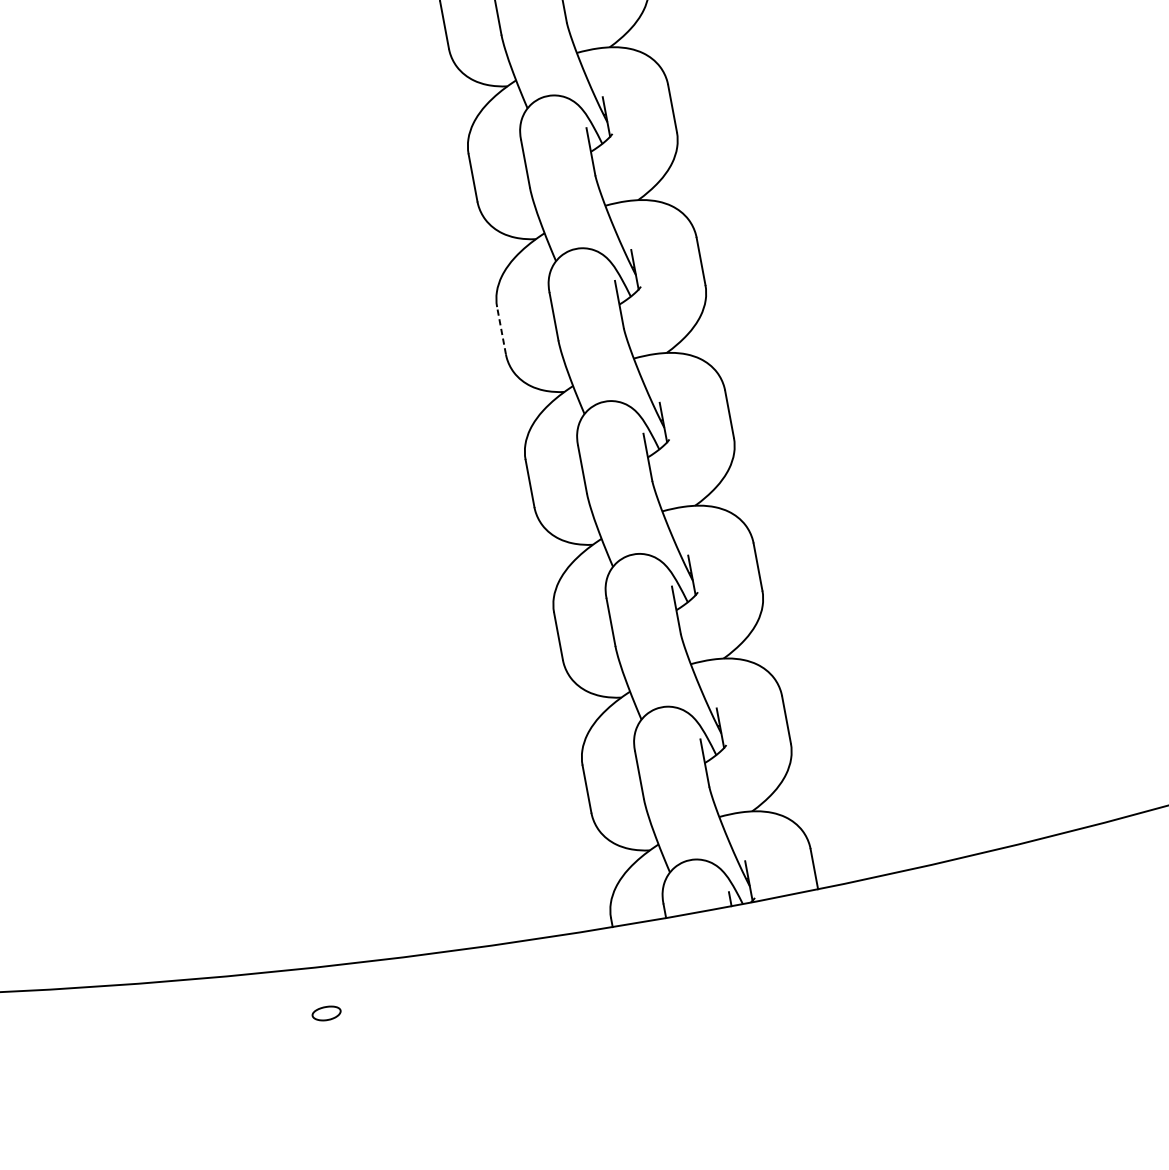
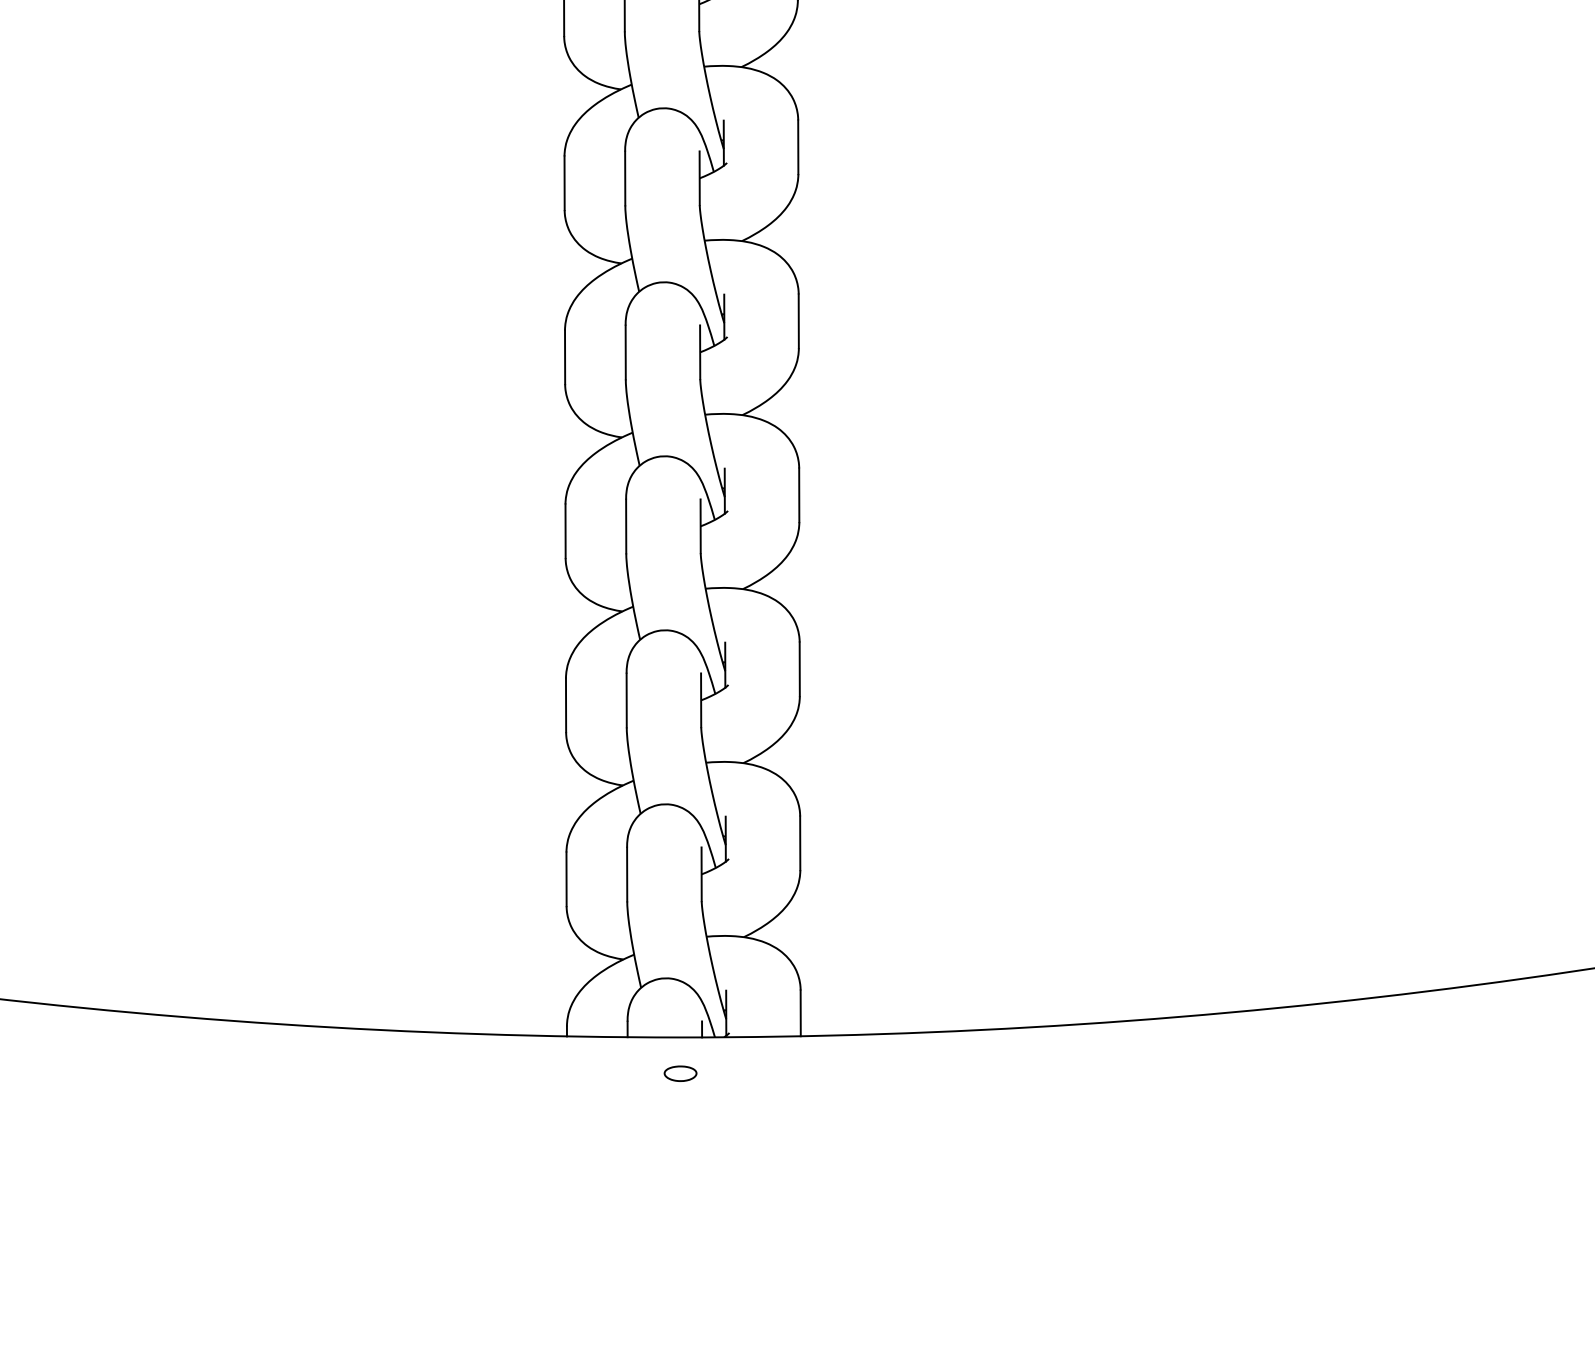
line: (501, 330) -> (565, 357), dashed -> solid
part: (326, 1013) -> (680, 1073), moved

